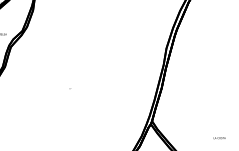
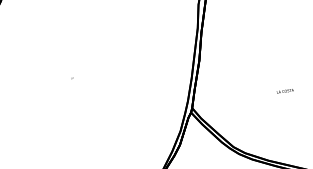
text: (219, 138) -> (285, 91), moved

